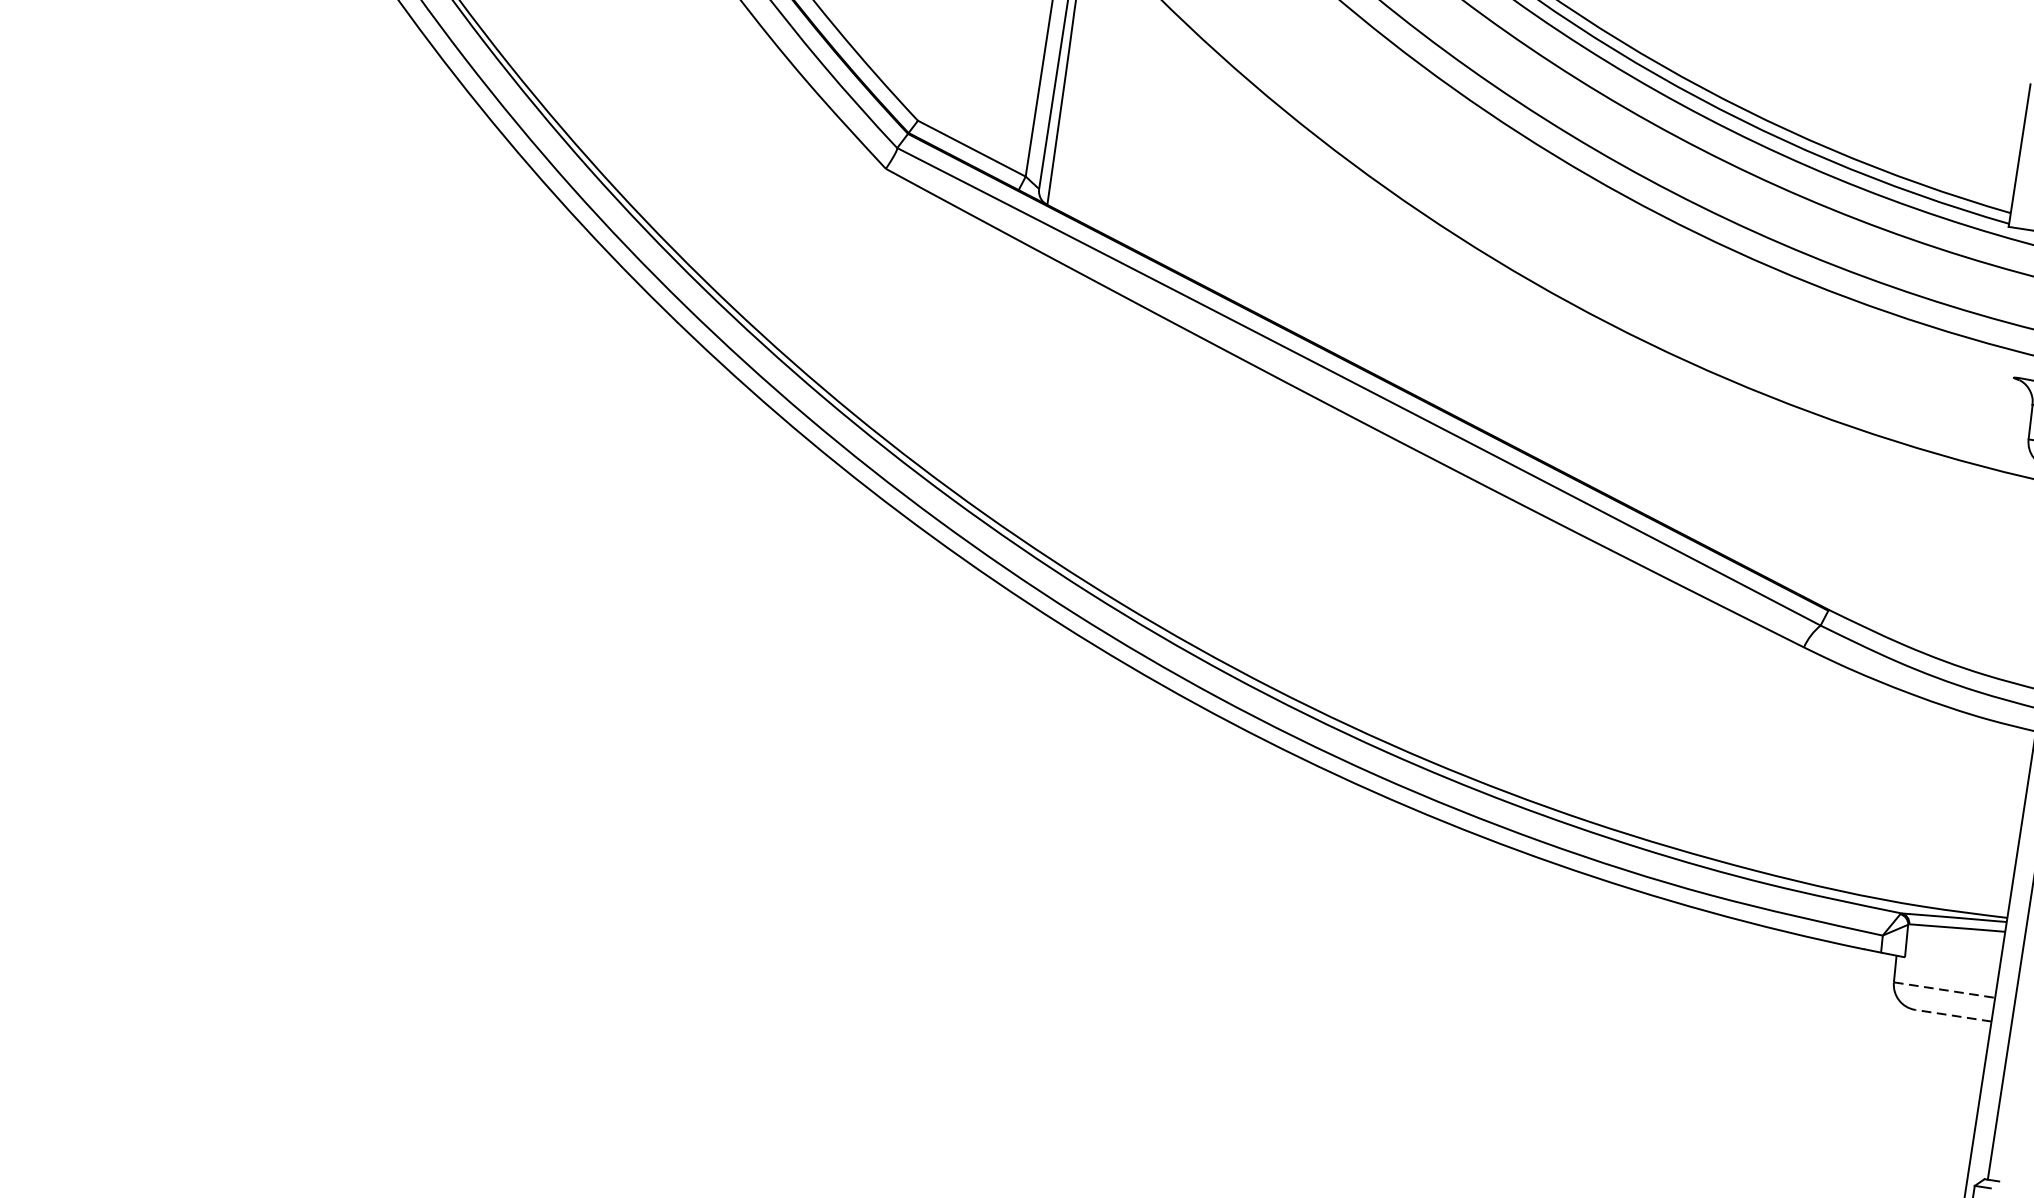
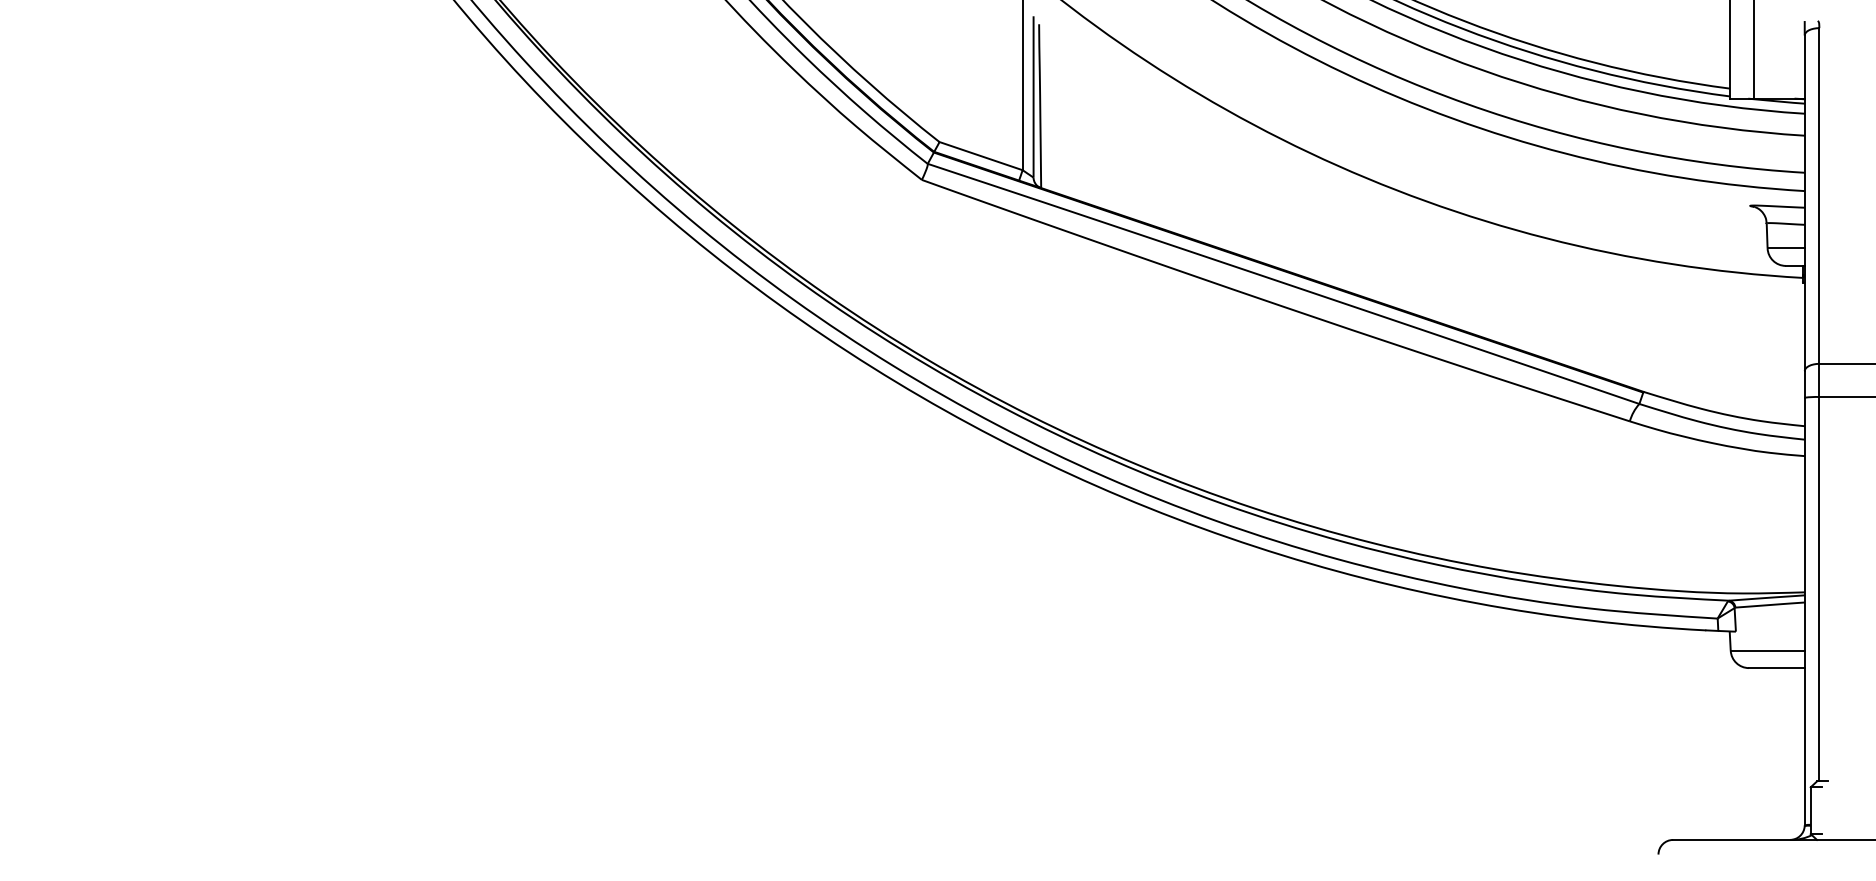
line: (1944, 989) -> (1767, 650), dashed -> solid
line: (1952, 1016) -> (1776, 668), dashed -> solid

